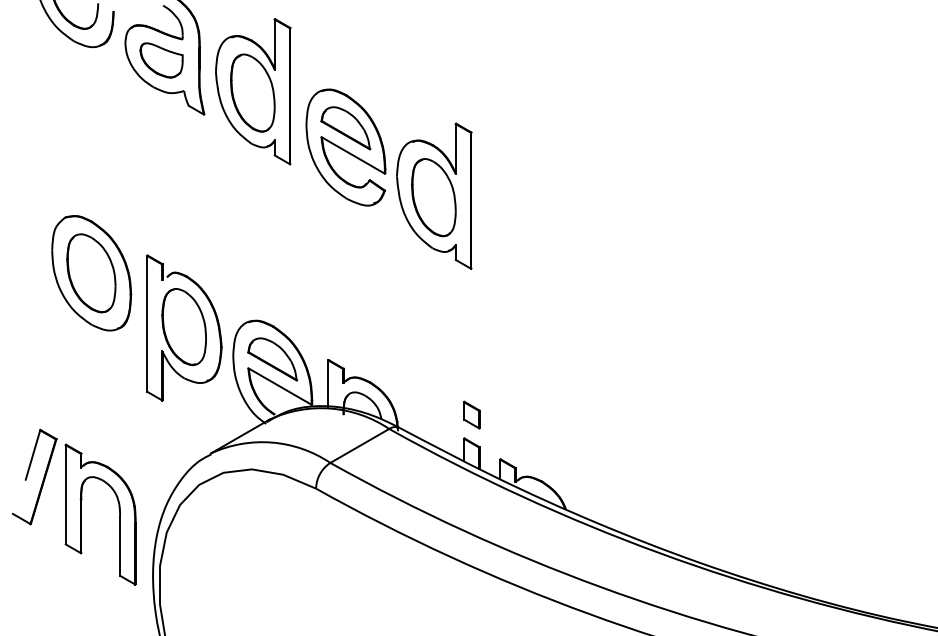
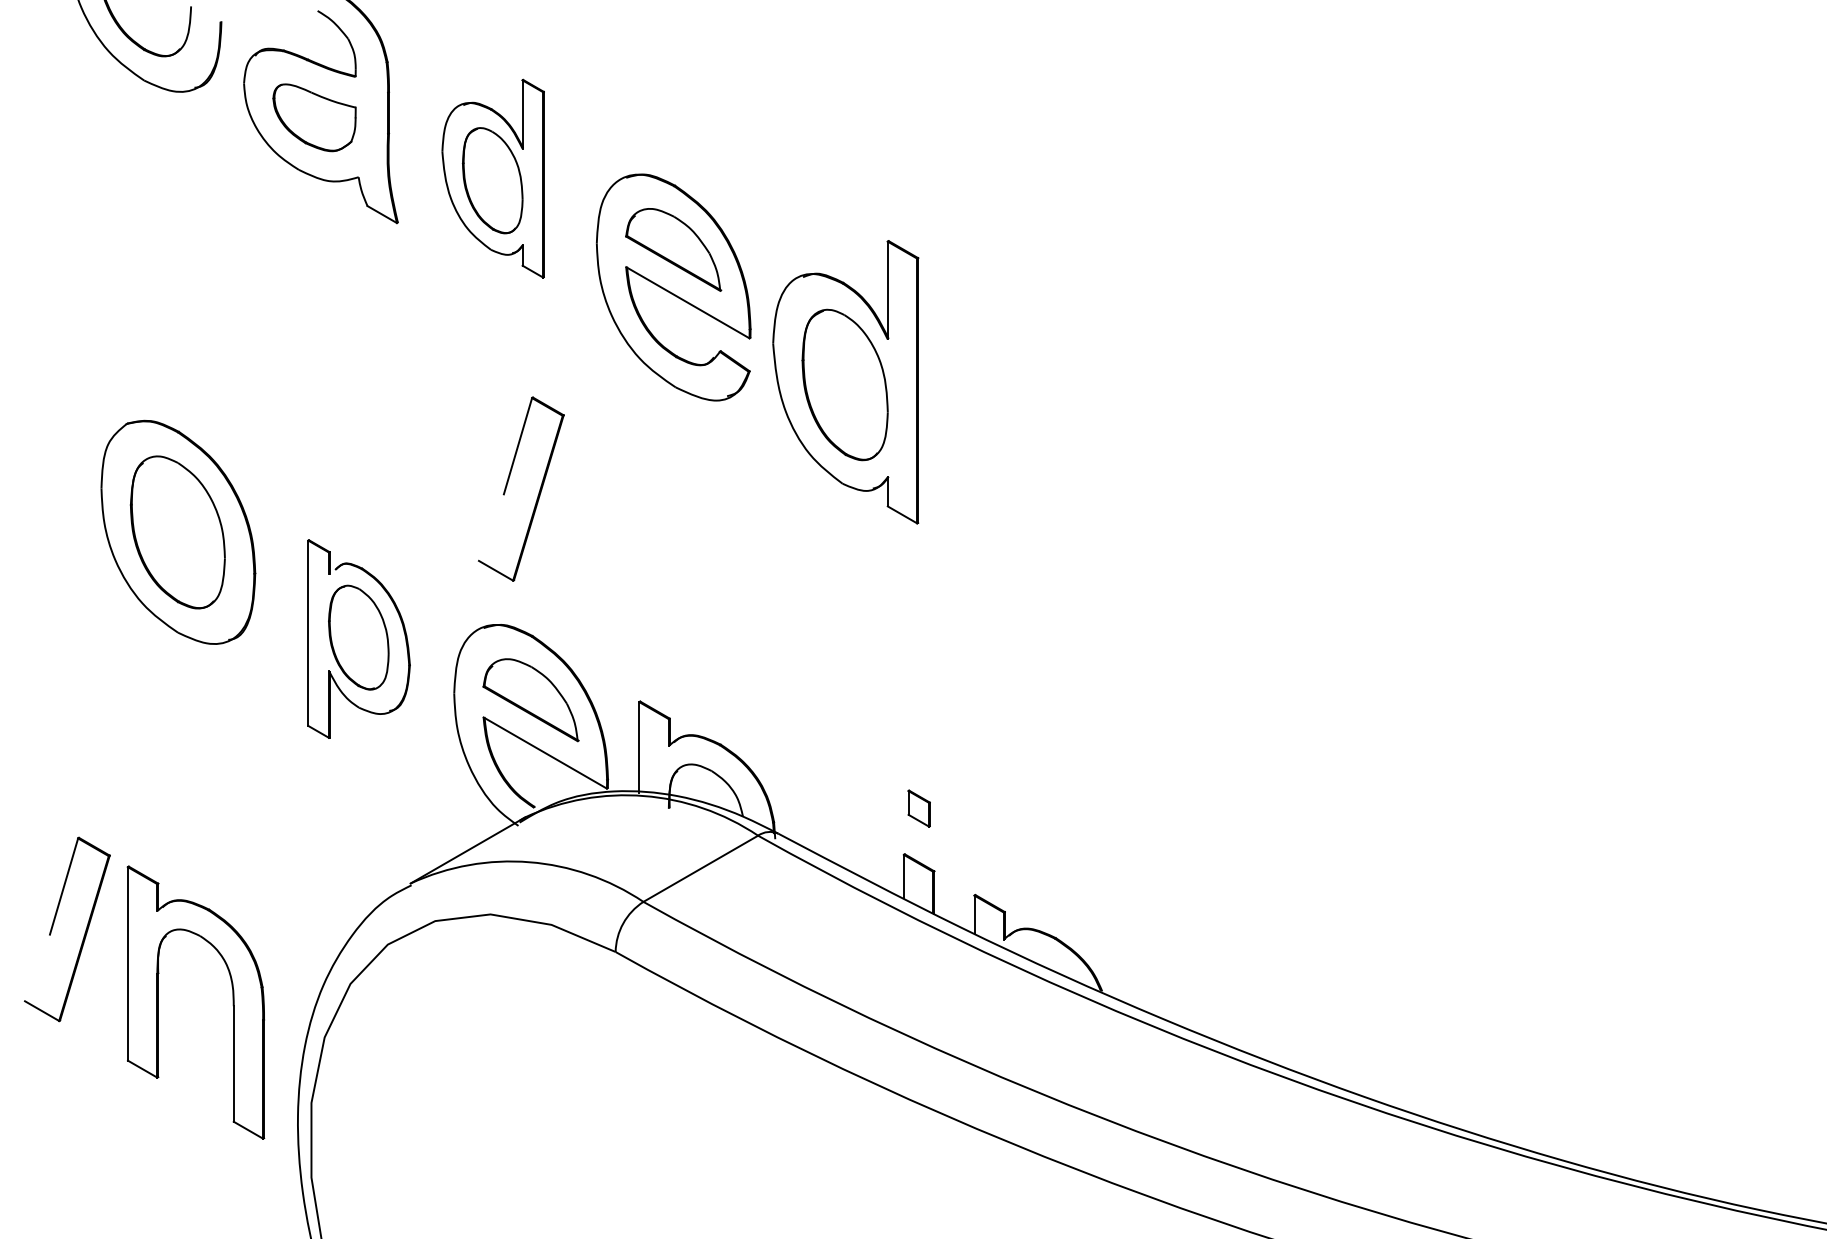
part: (253, 91) -> (493, 178), size x0.7
part: (261, 248) -> (509, 484), added
part: (184, 327) -> (359, 638), size x0.7
part: (471, 414) -> (918, 807), size x0.7

